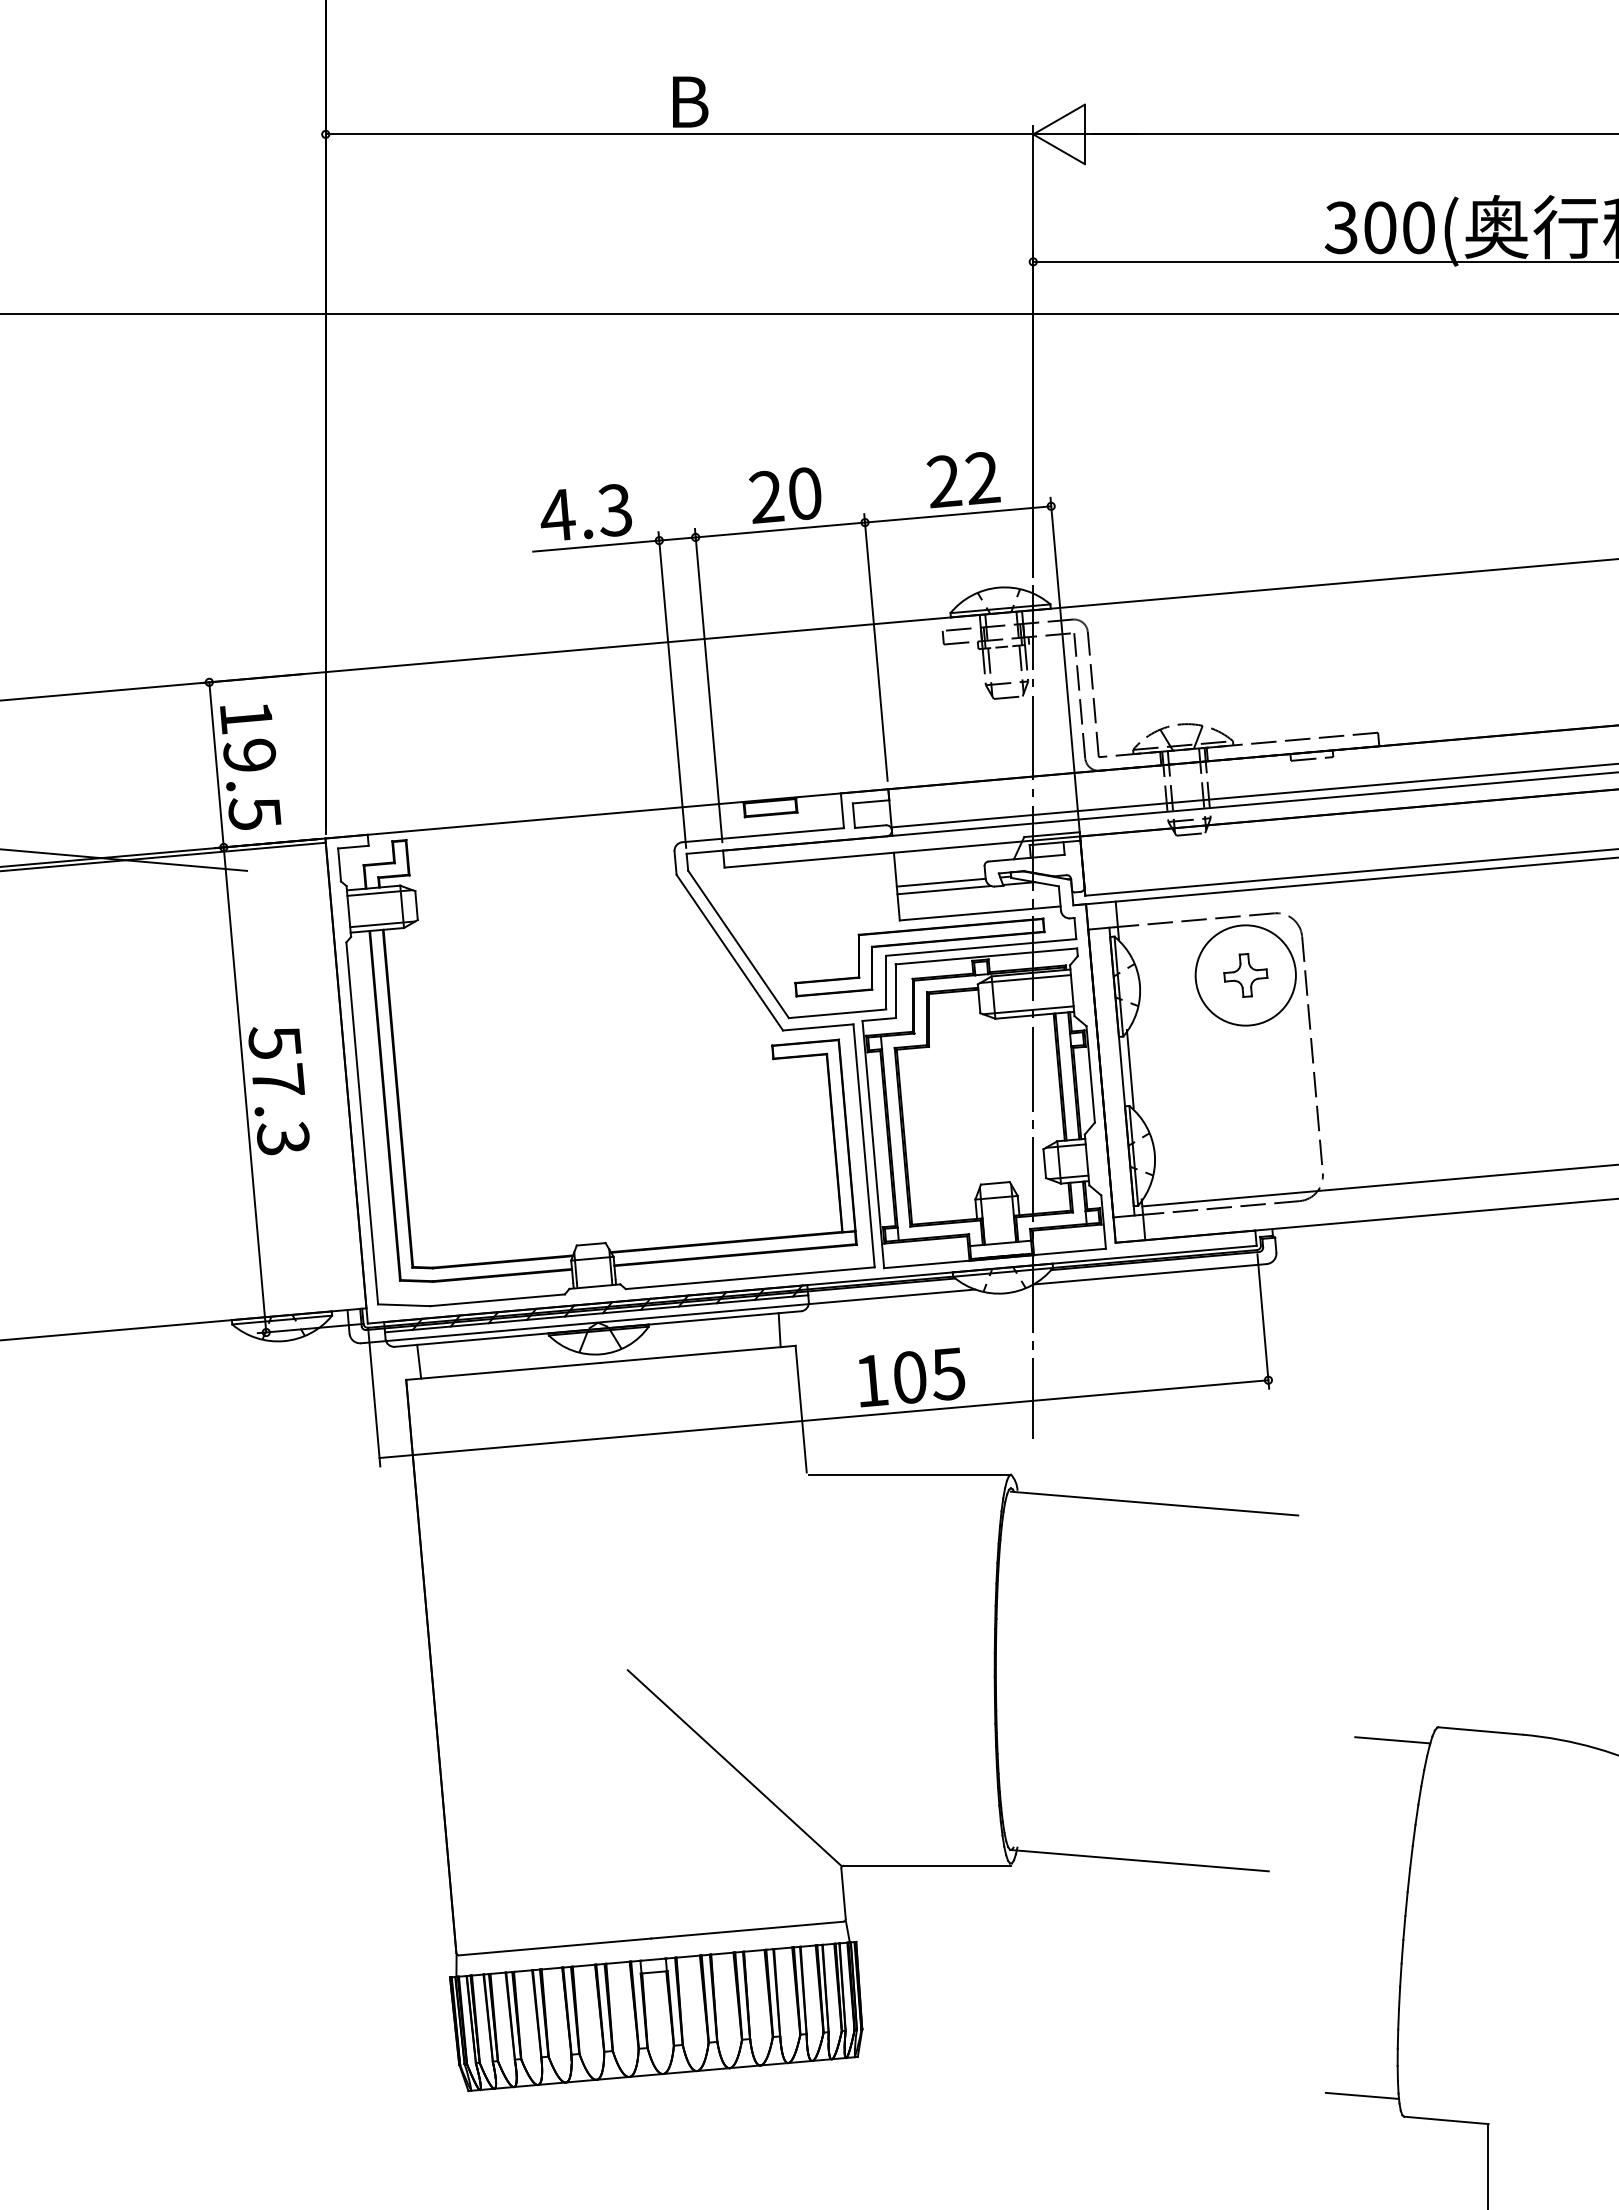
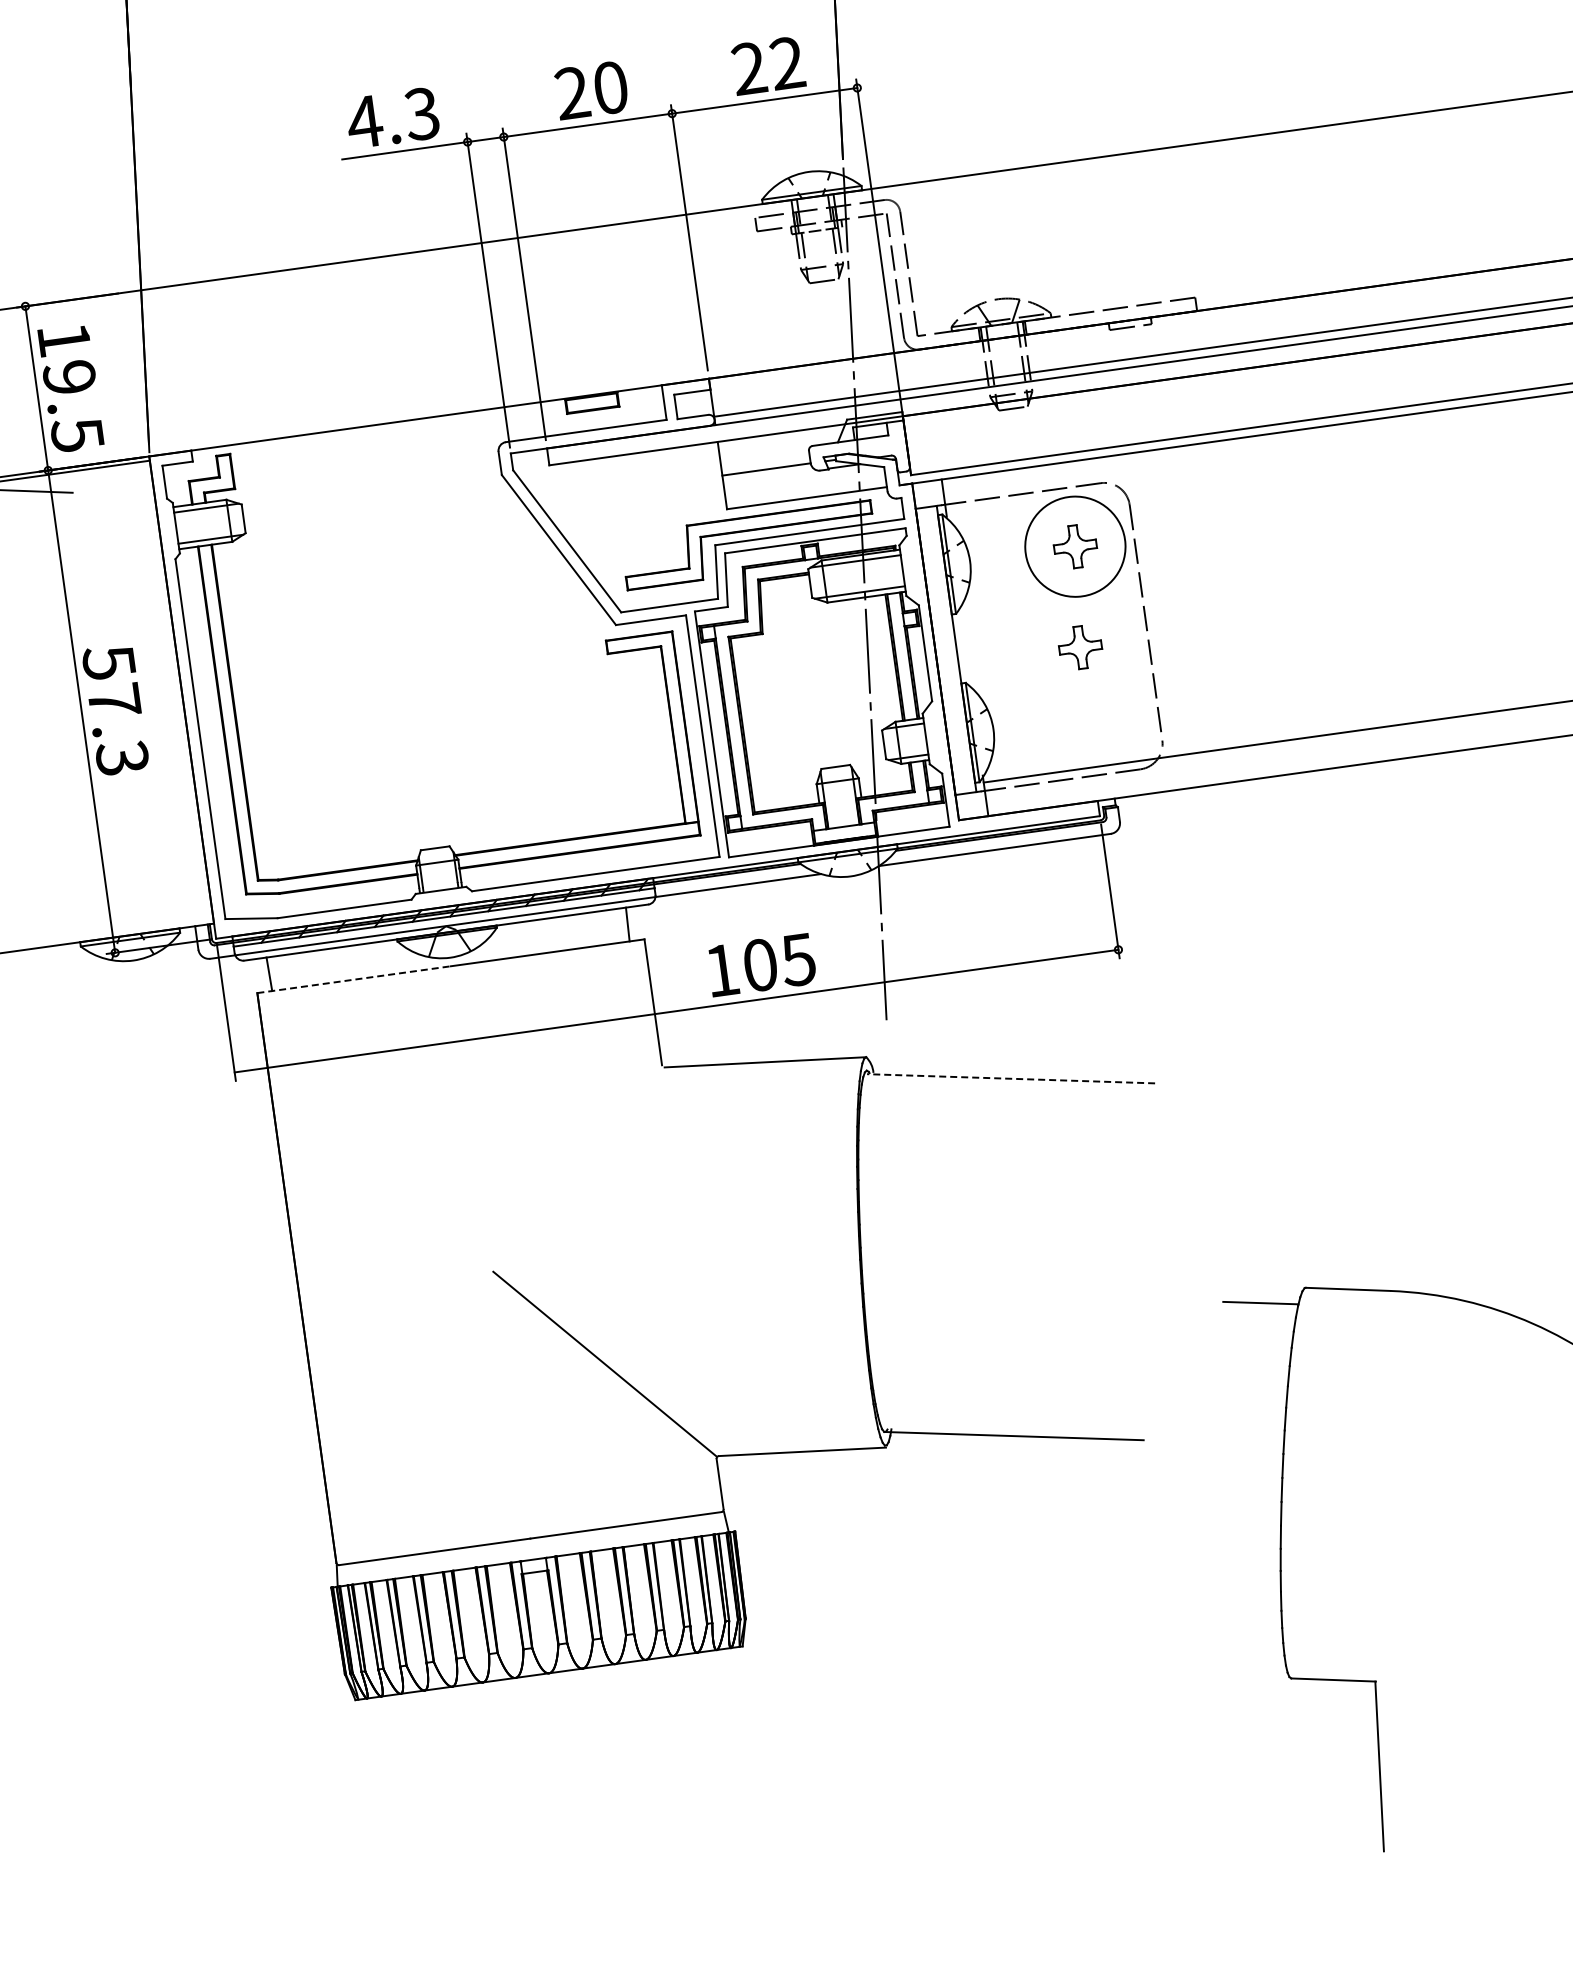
line: (944, 890) -> (770, 477), removed
line: (1129, 1068) -> (963, 645), removed
part: (1245, 1076) -> (1080, 647), added
line: (503, 1371) -> (354, 979), solid -> dashed
line: (1154, 1503) -> (1010, 1078), solid -> dashed
line: (1362, 2095) -> (1248, 1659), removed

